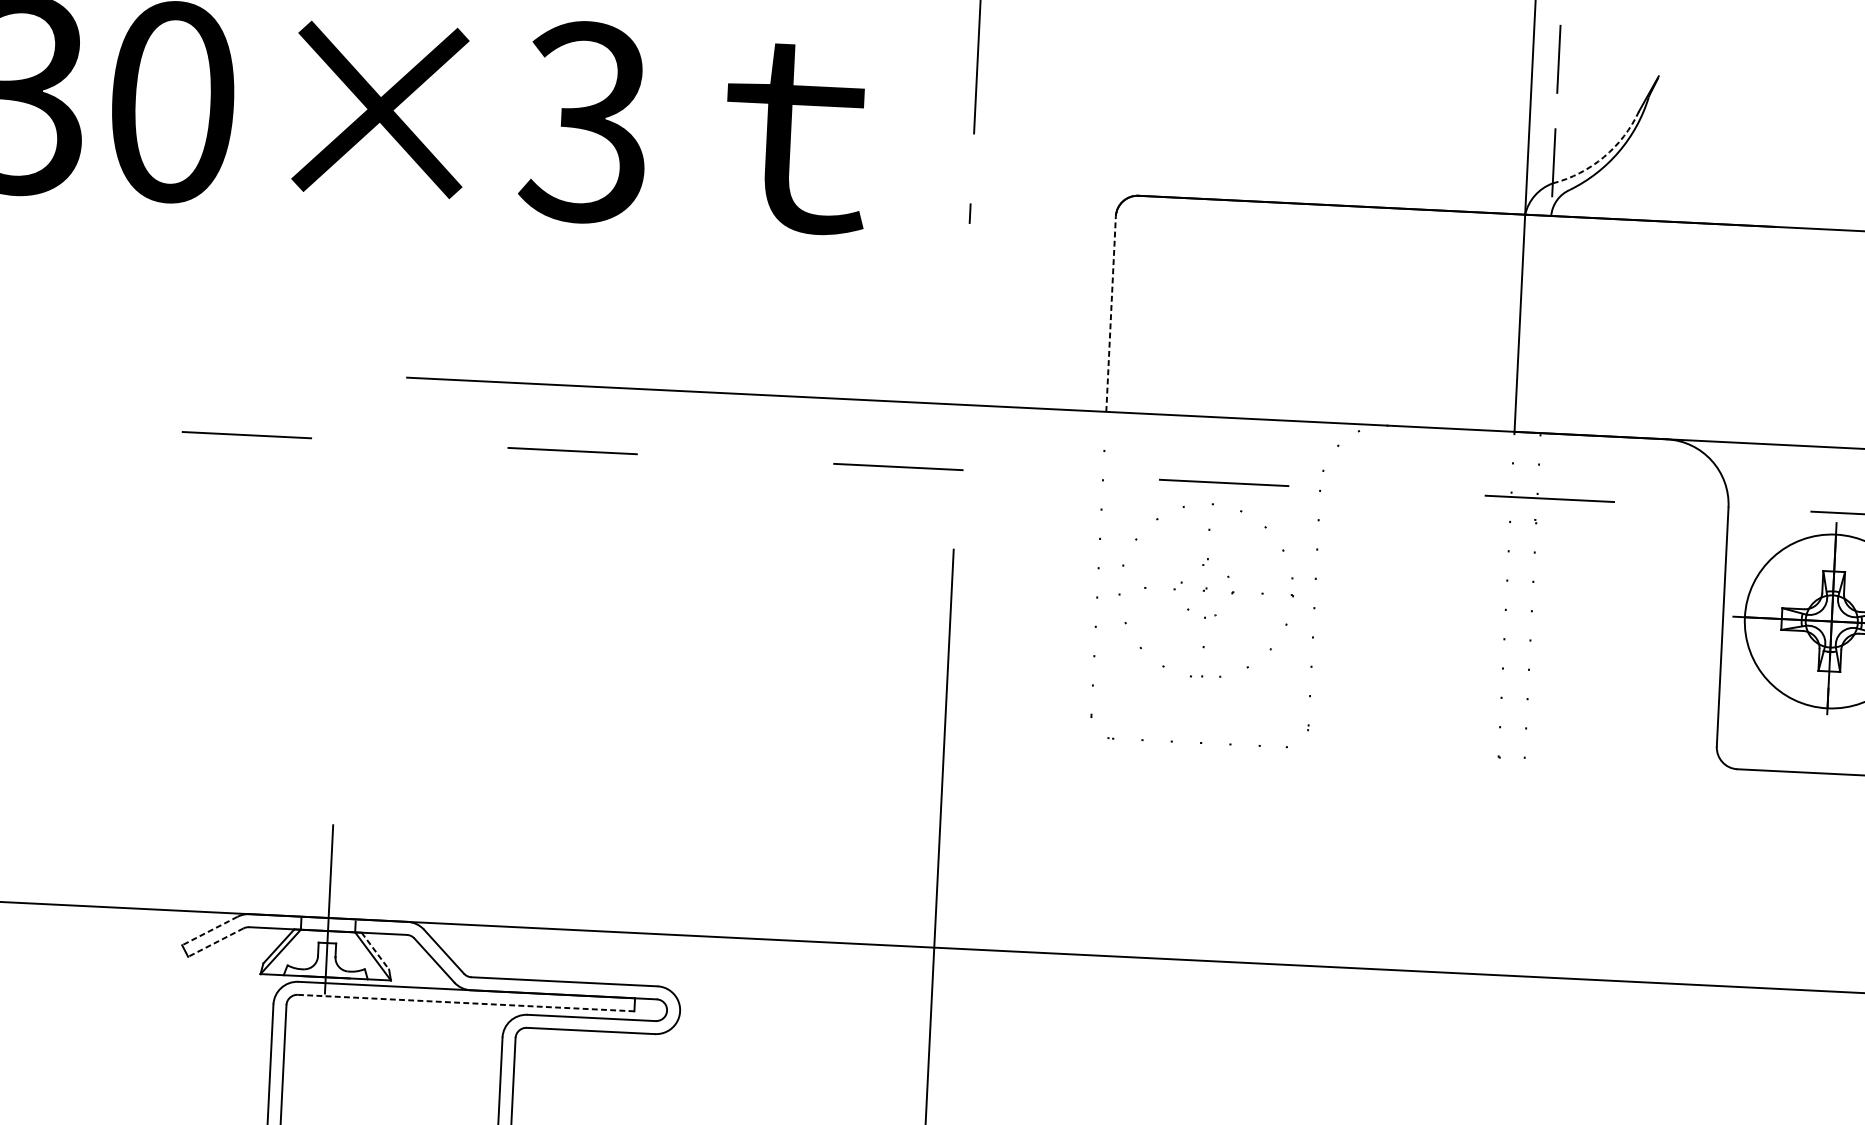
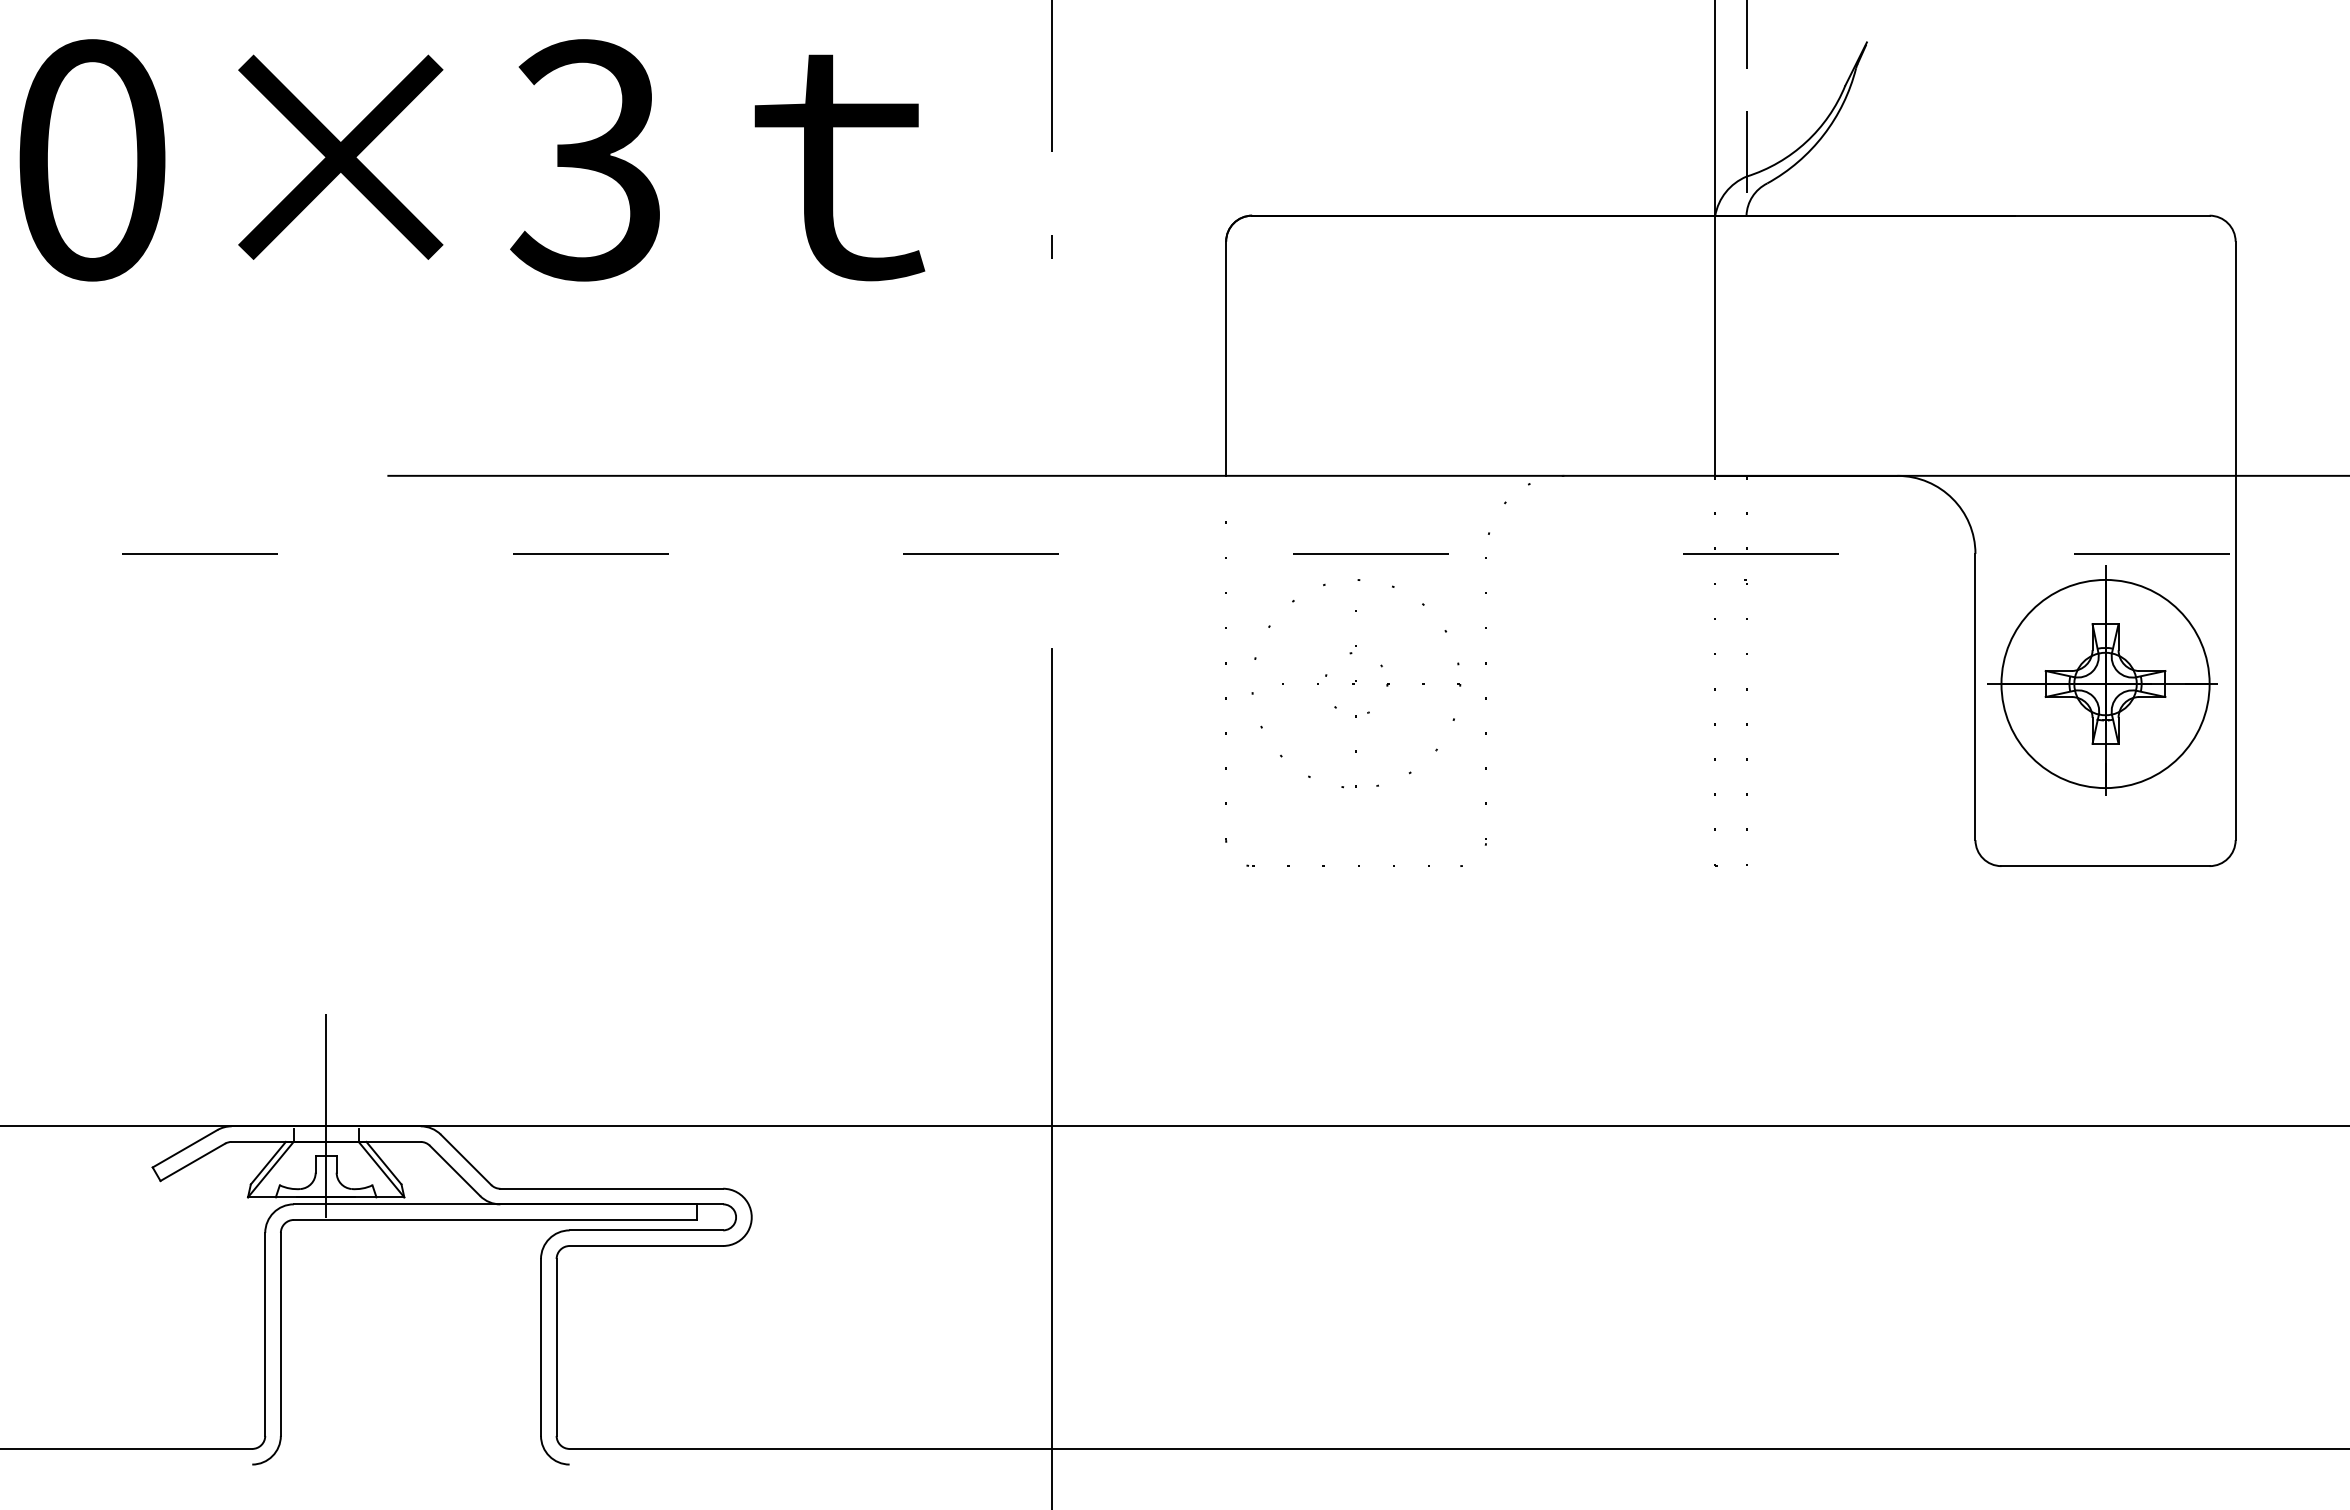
arc: (1604, 157) -> (1806, 142), dashed -> solid
line: (1111, 313) -> (1226, 358), dashed -> solid
line: (209, 931) -> (184, 1149), dashed -> solid
line: (215, 942) -> (192, 1162), dashed -> solid
line: (375, 951) -> (384, 1163), dashed -> solid
line: (466, 1002) -> (495, 1219), dashed -> solid

